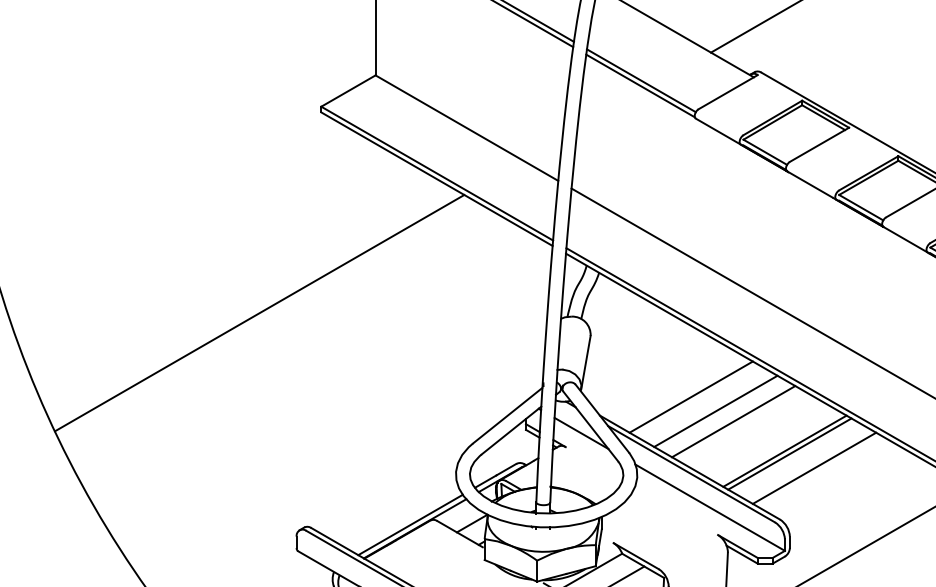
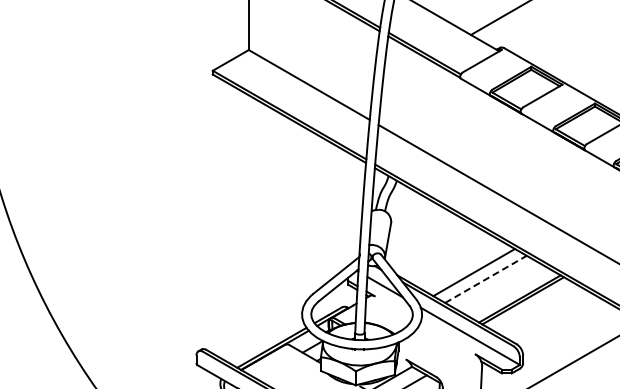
line: (258, 313) -> (171, 207), removed
line: (690, 396) -> (457, 262), removed
line: (734, 421) -> (486, 279), solid -> dashed
line: (814, 467) -> (539, 309), removed

